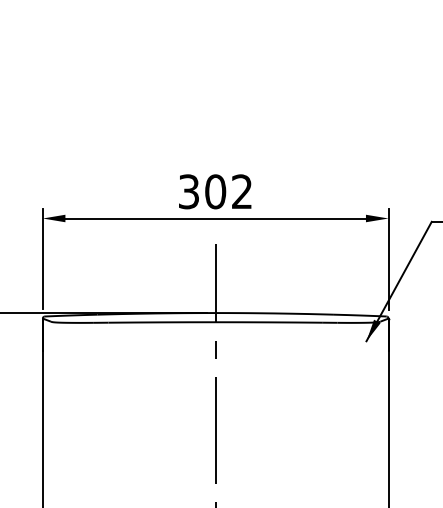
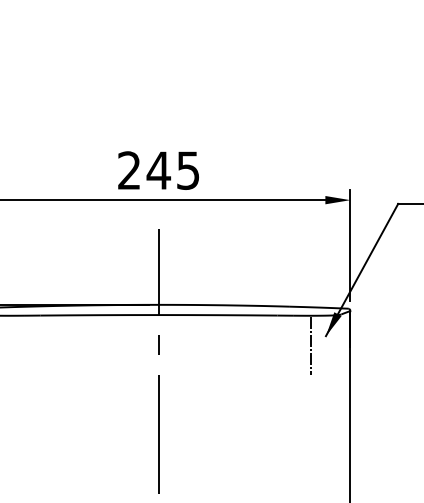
text: (214, 191) -> (157, 170), 302 -> 245
line: (353, 350) -> (311, 346), added

